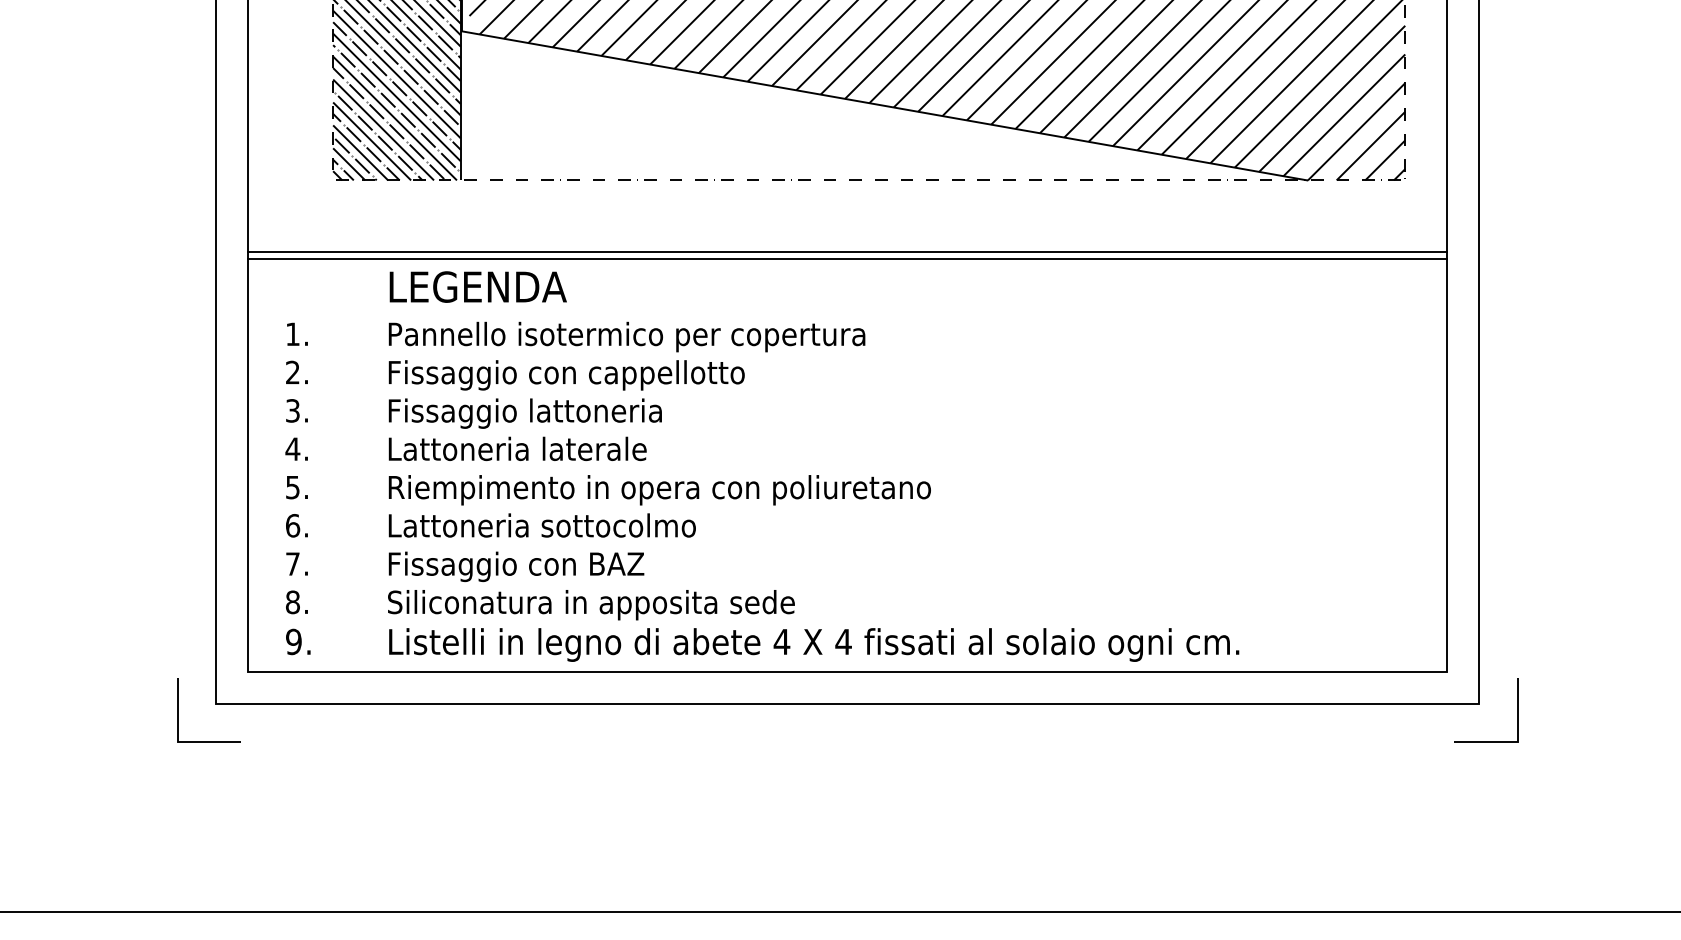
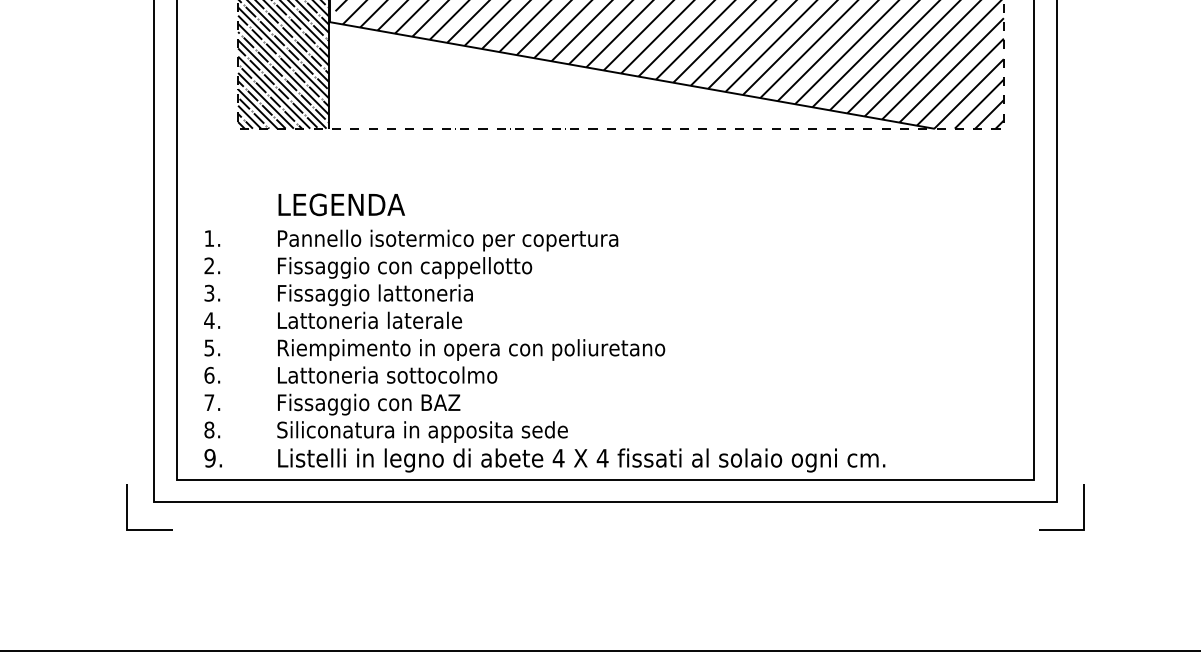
line: (847, 252) -> (605, 180), removed
line: (847, 258) -> (605, 184), removed

